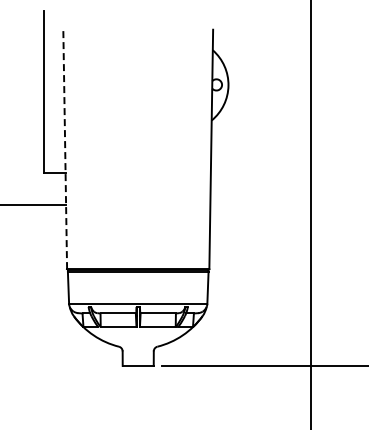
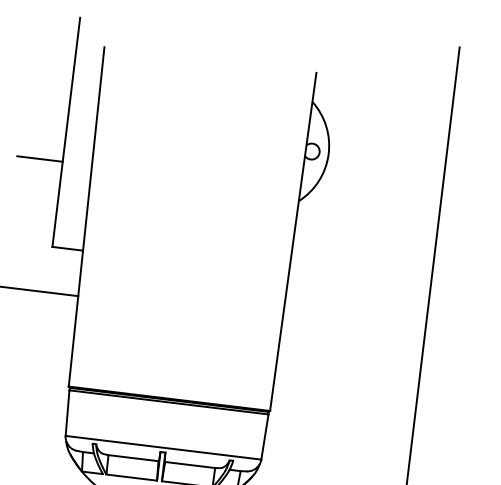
line: (27, 113) -> (39, 159), added
line: (65, 149) -> (86, 217), dashed -> solid

